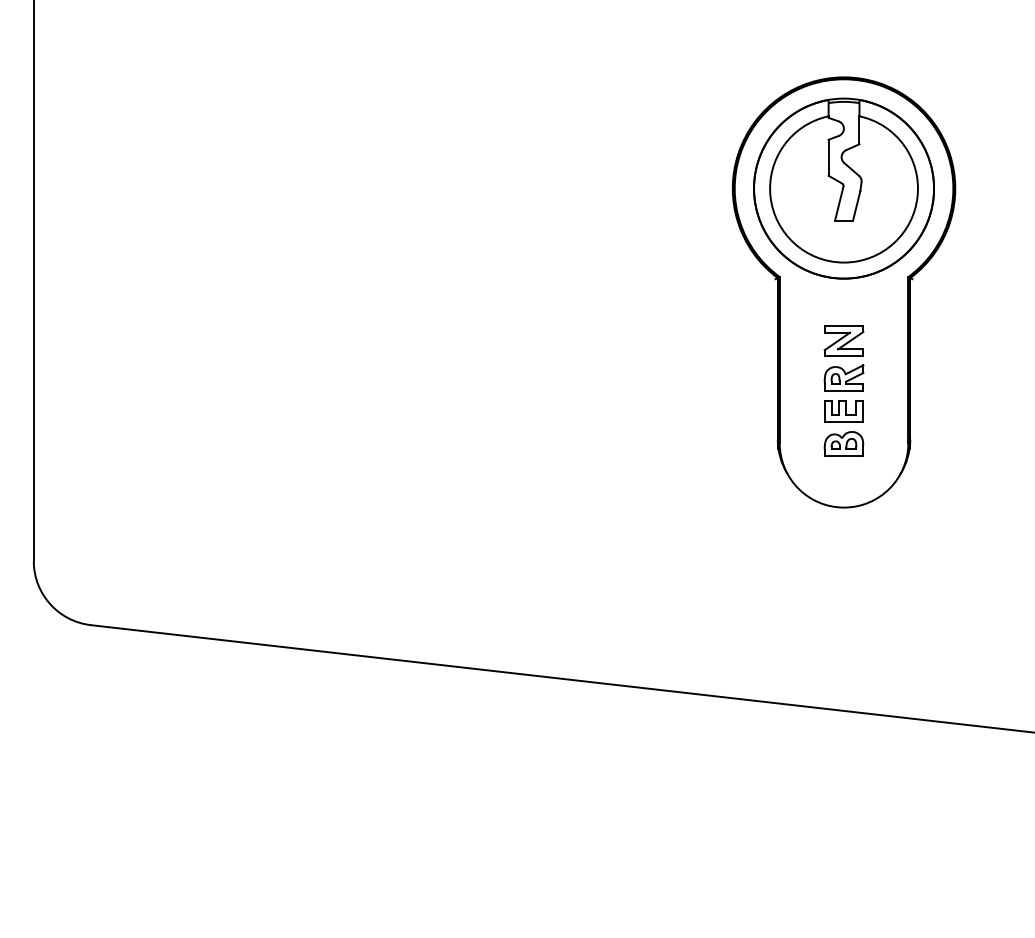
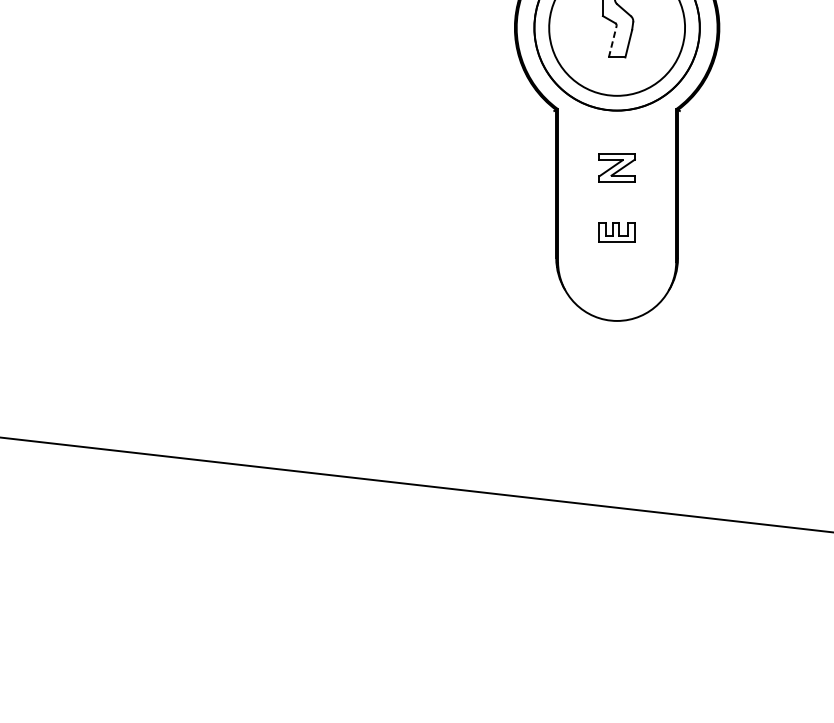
line: (839, 203) -> (612, 41), solid -> dashed
part: (843, 377) -> (616, 201), removed
part: (843, 443) -> (616, 262), removed

